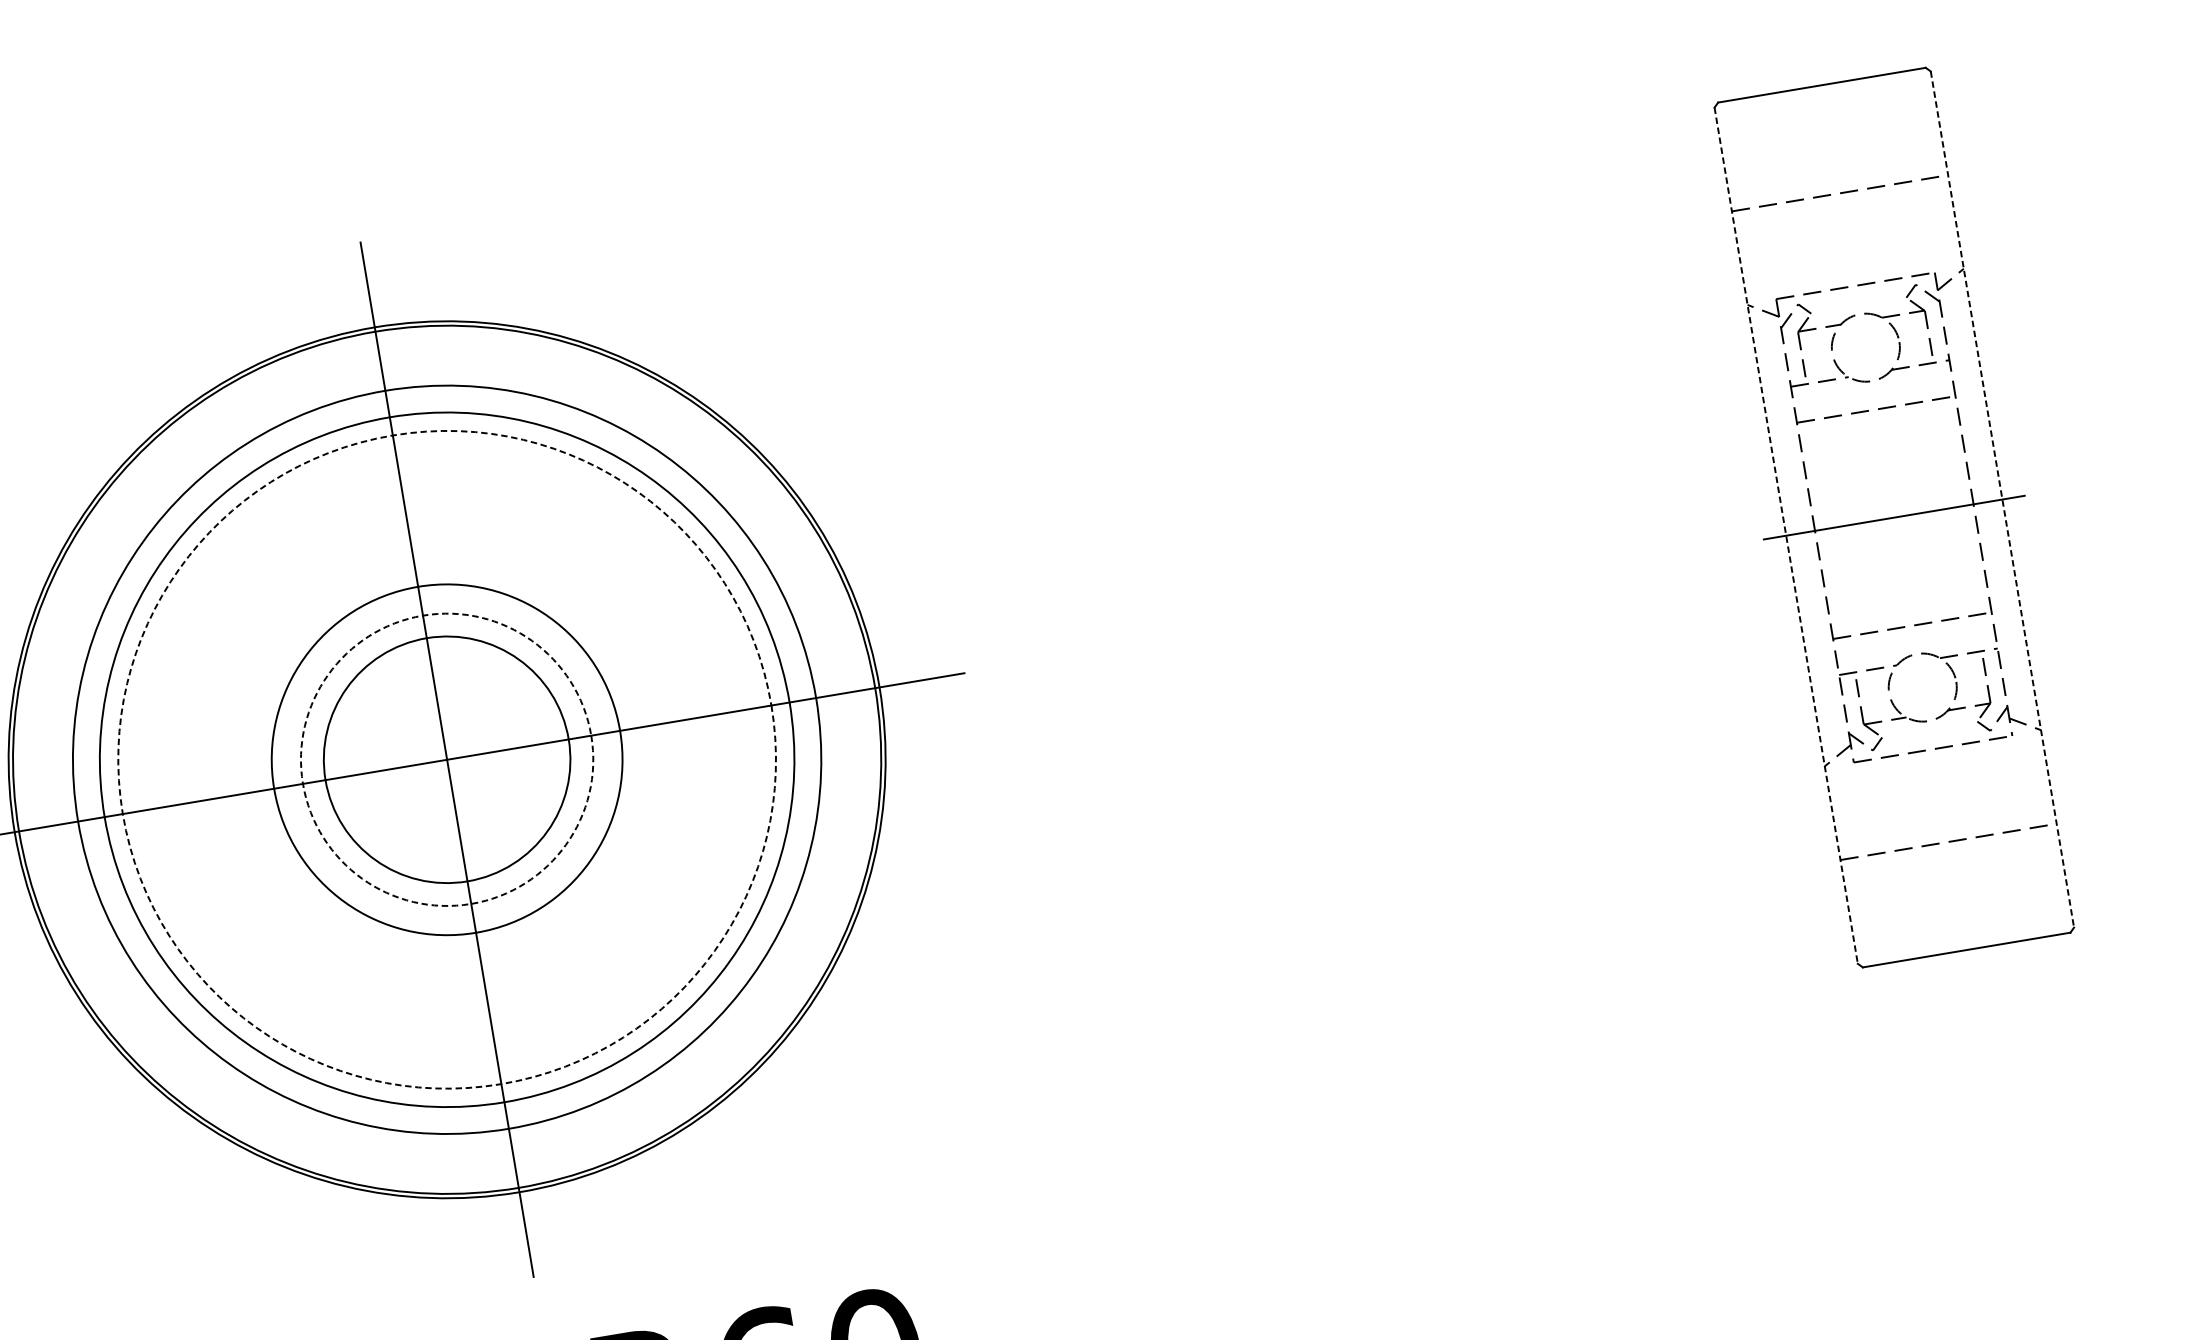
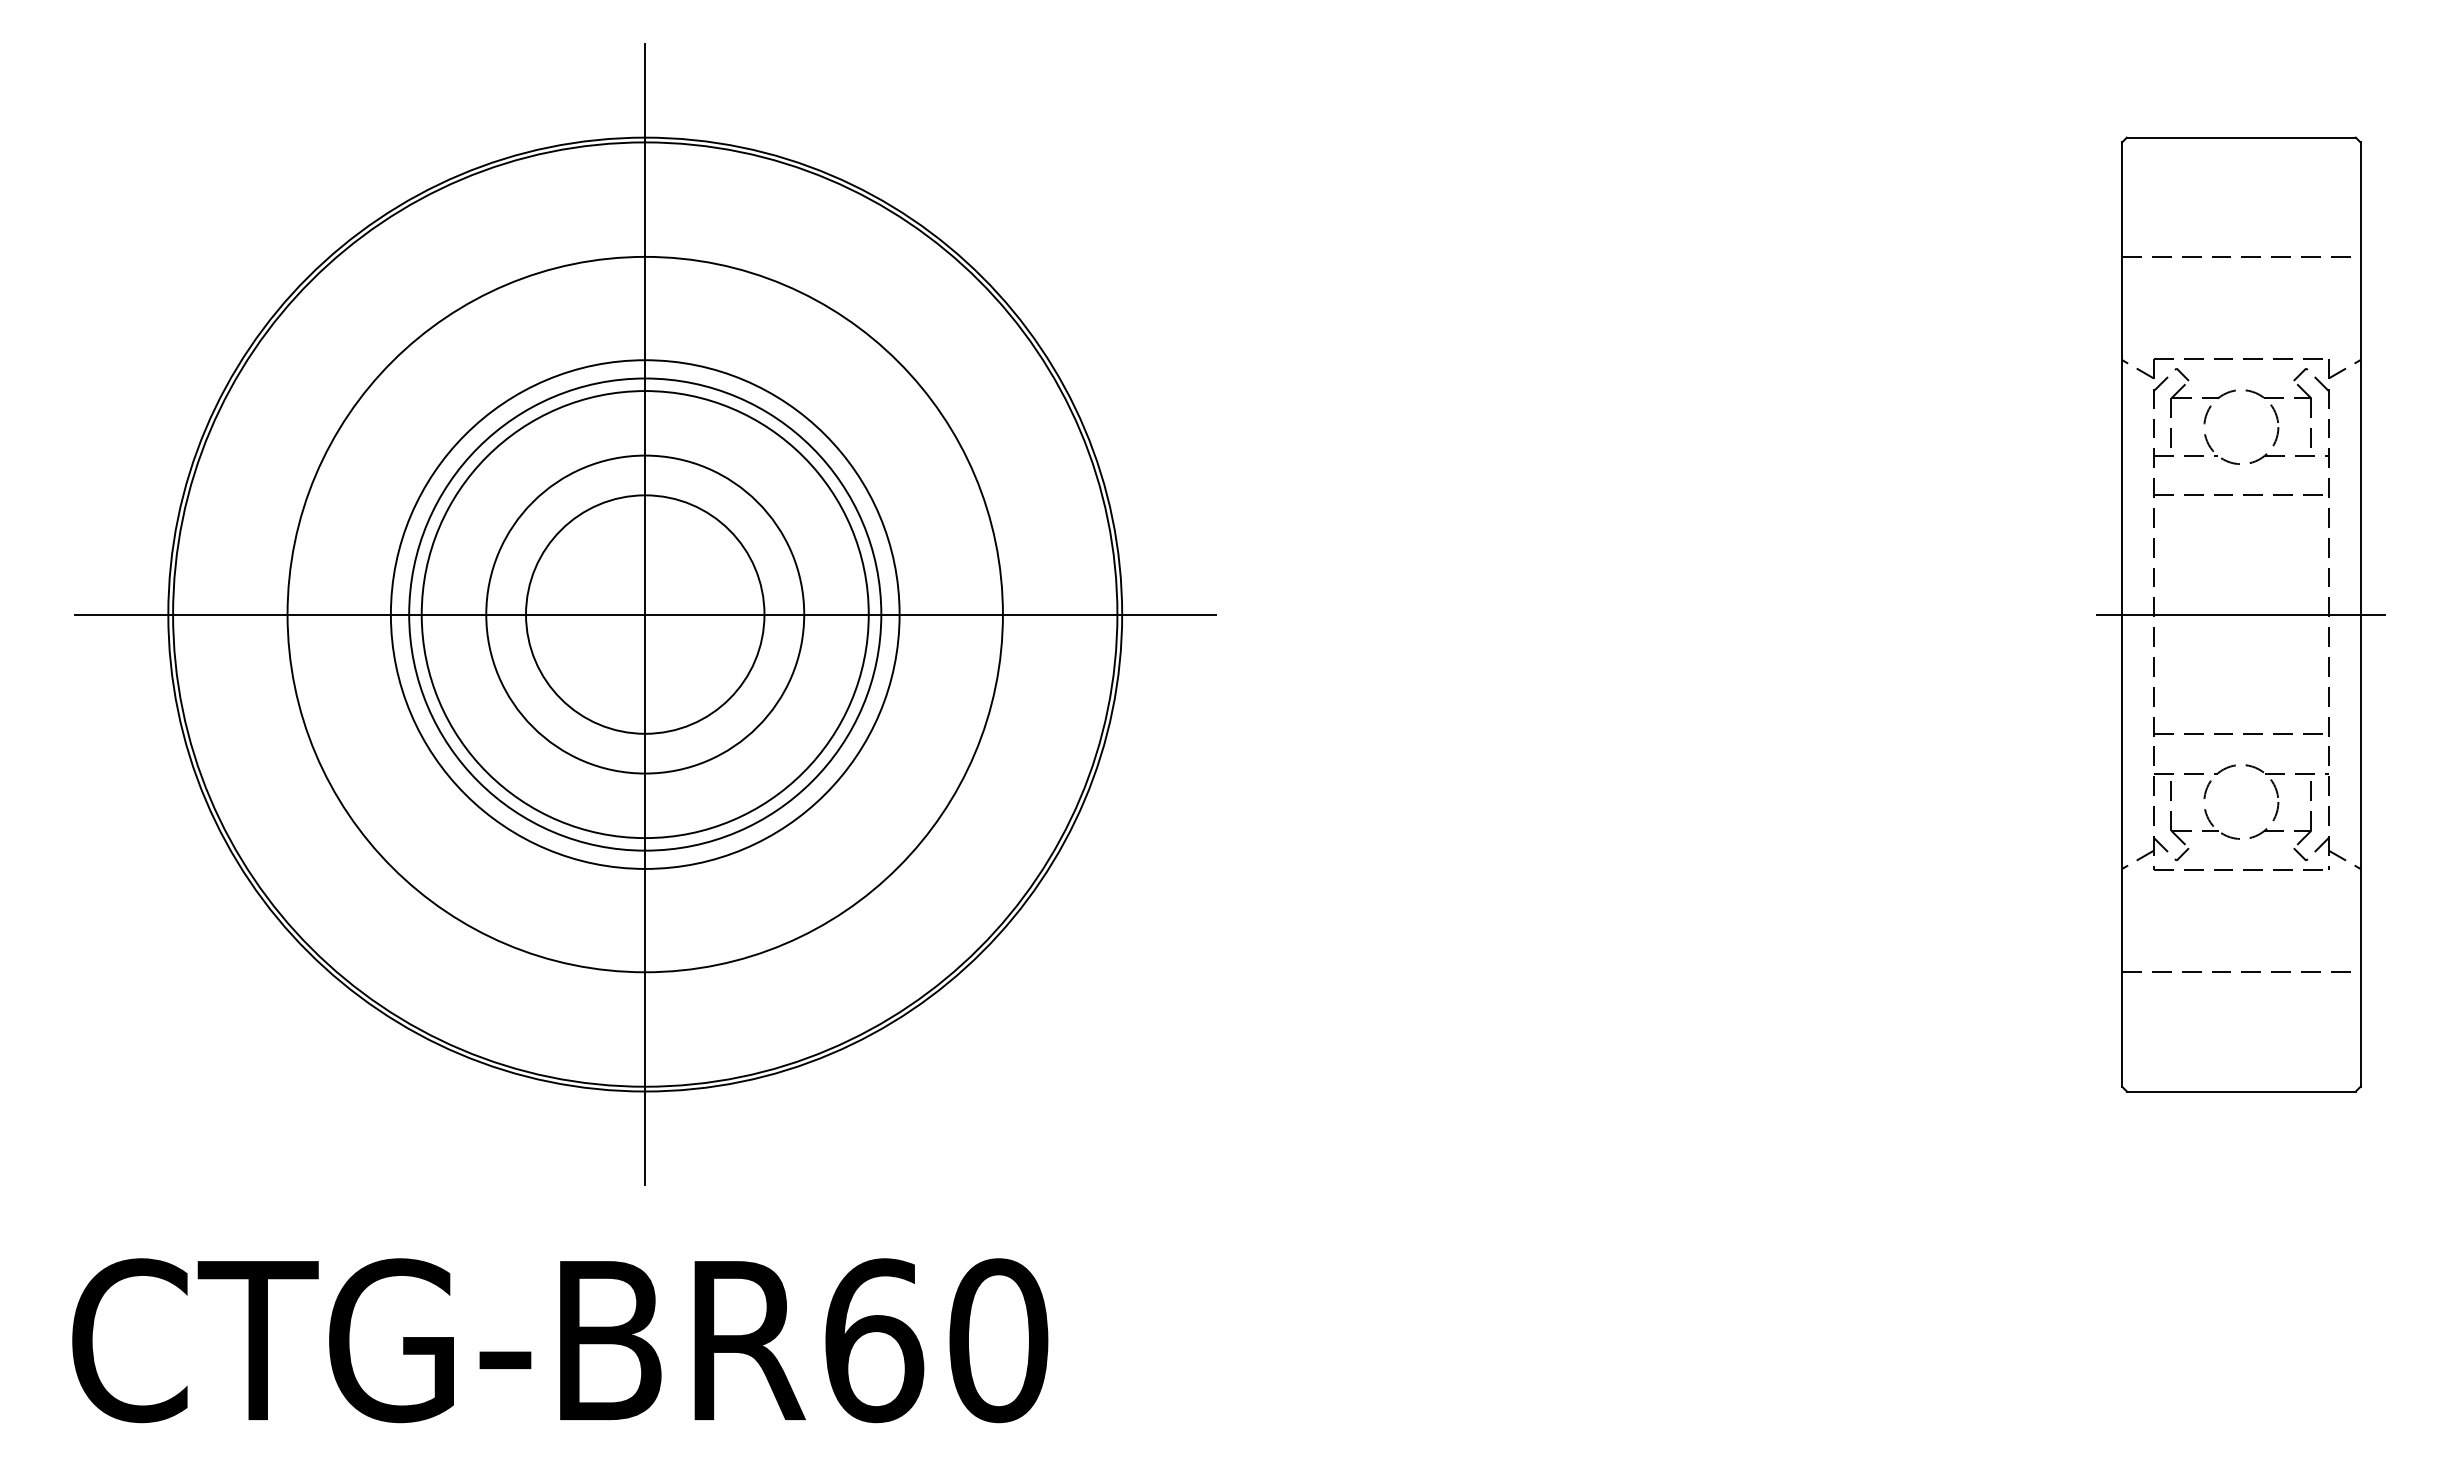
line: (2002, 500) -> (2360, 615), dashed -> solid
line: (1786, 536) -> (2122, 615), dashed -> solid
circle: (446, 759) -> (644, 614), dashed -> solid
circle: (446, 759) -> (644, 614), size x0.62
circle: (446, 759) -> (644, 614), size x1.67
circle: (447, 759) -> (645, 614), dashed -> solid
circle: (447, 759) -> (645, 614), size x0.62
circle: (447, 759) -> (645, 614), size x0.62

